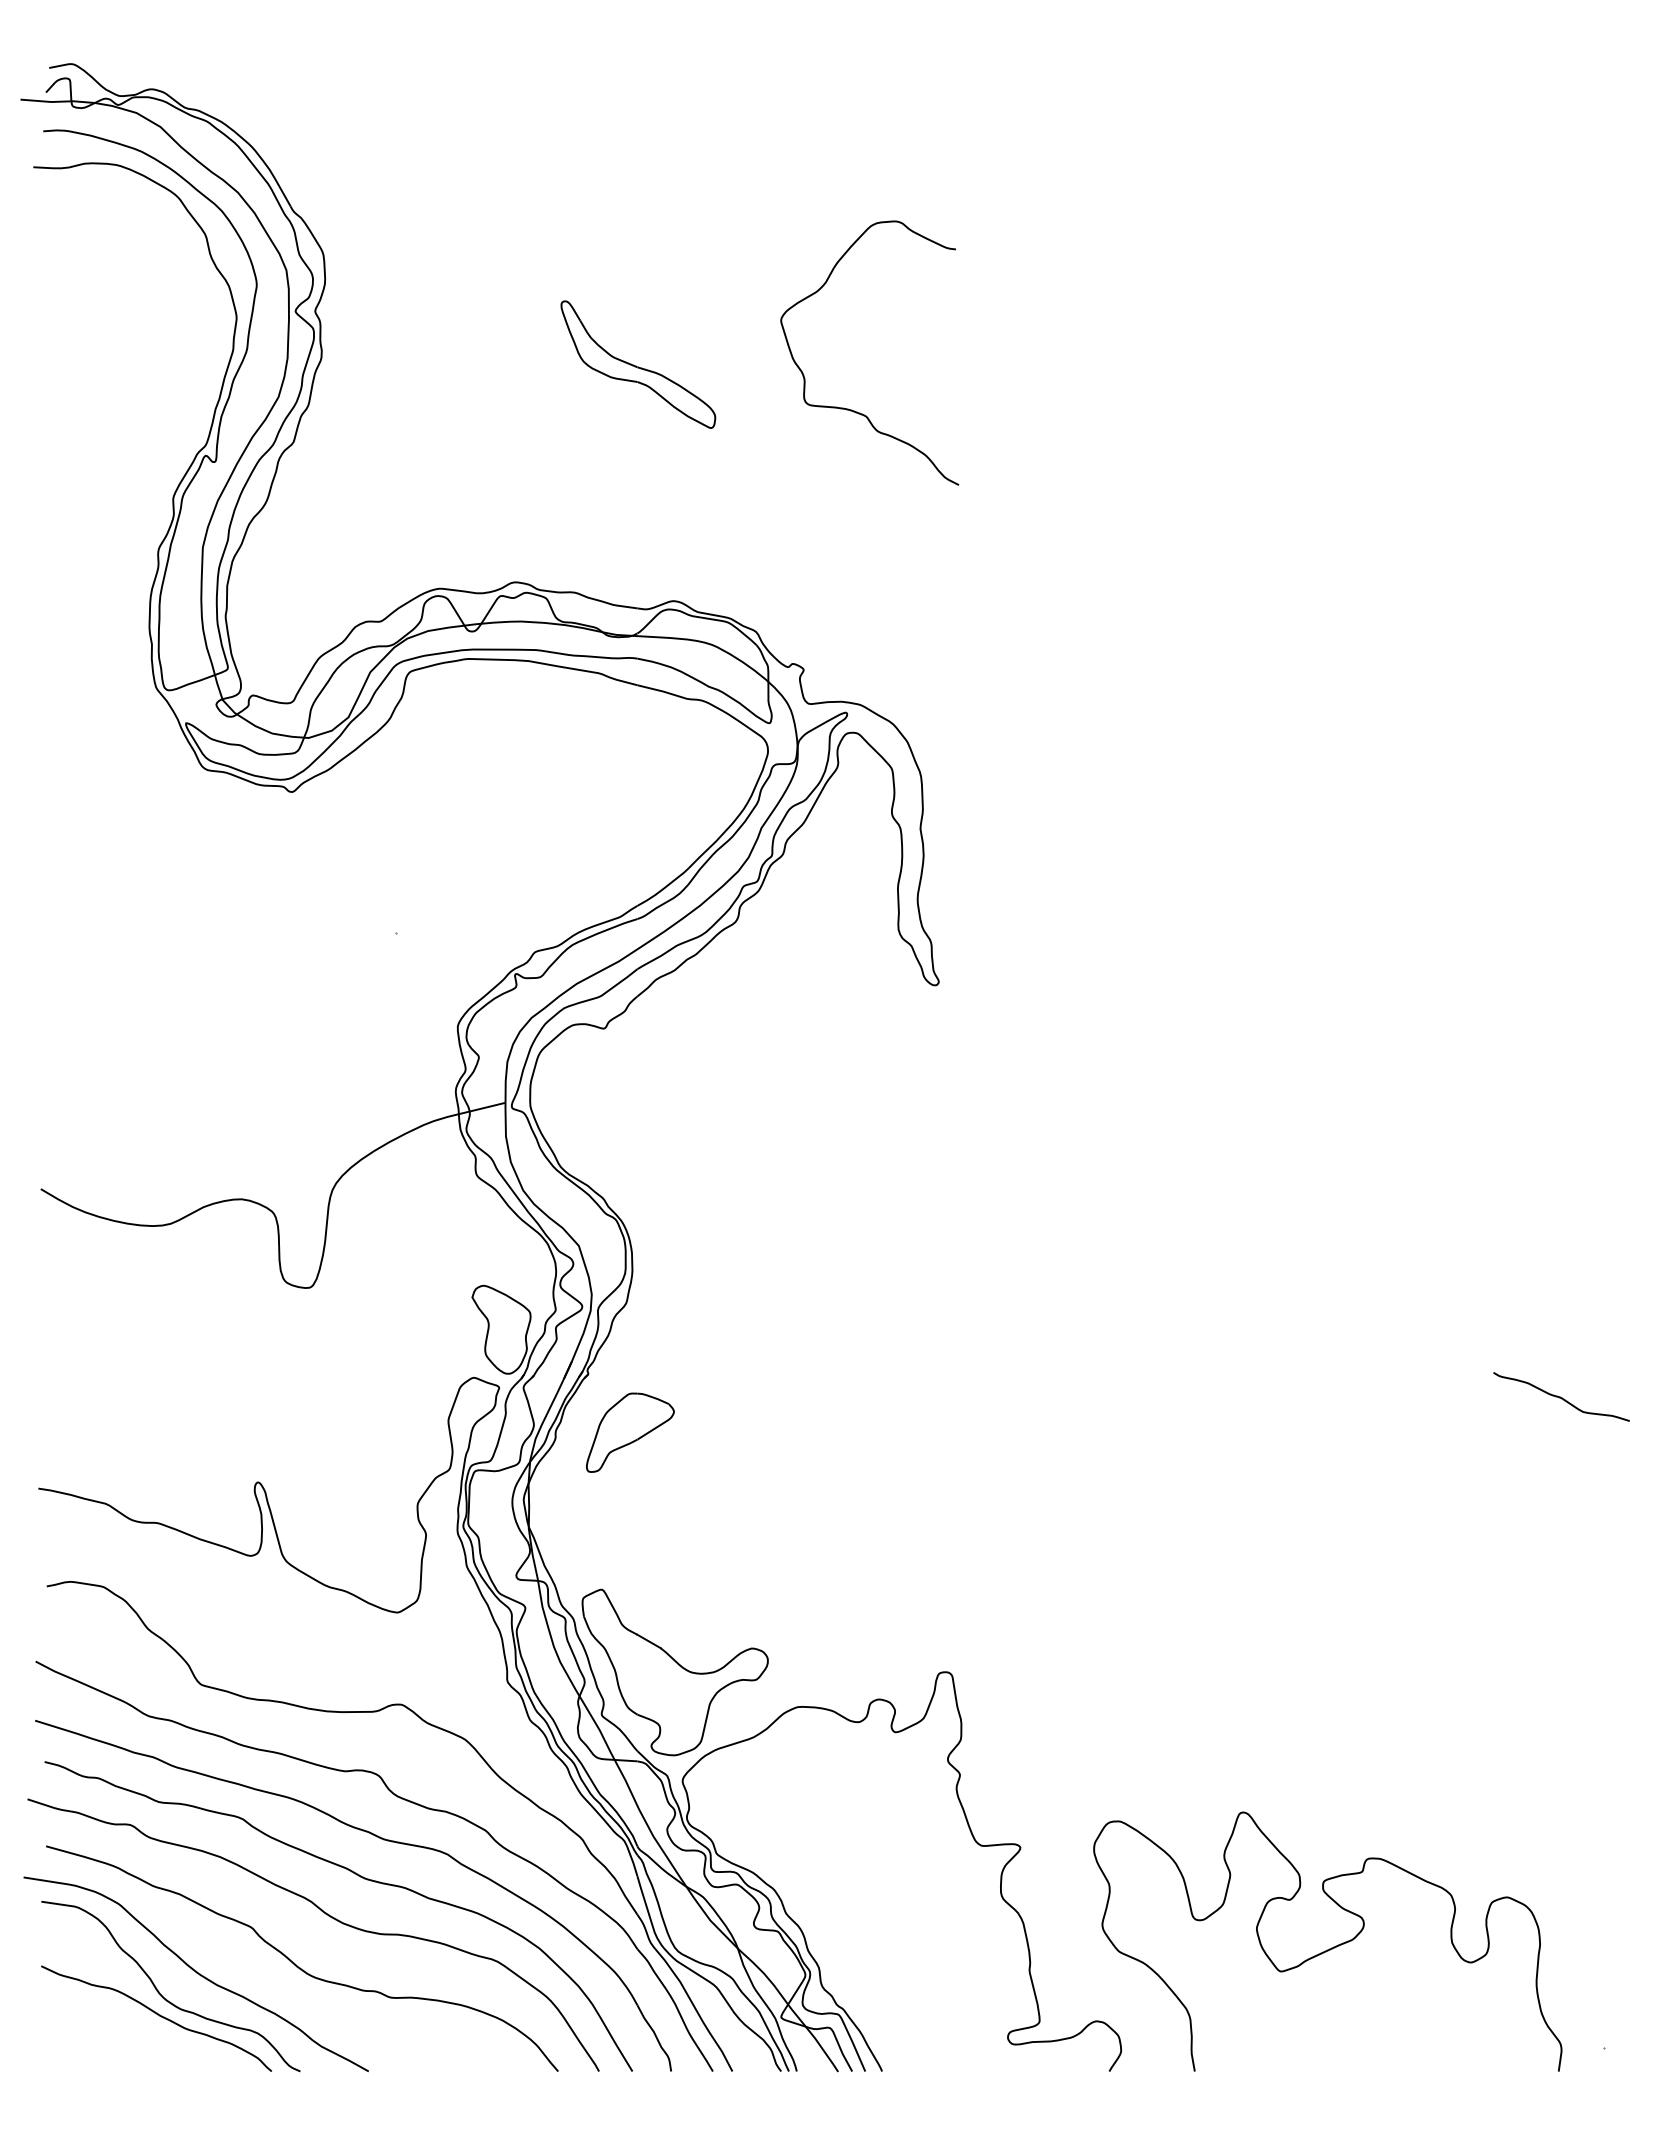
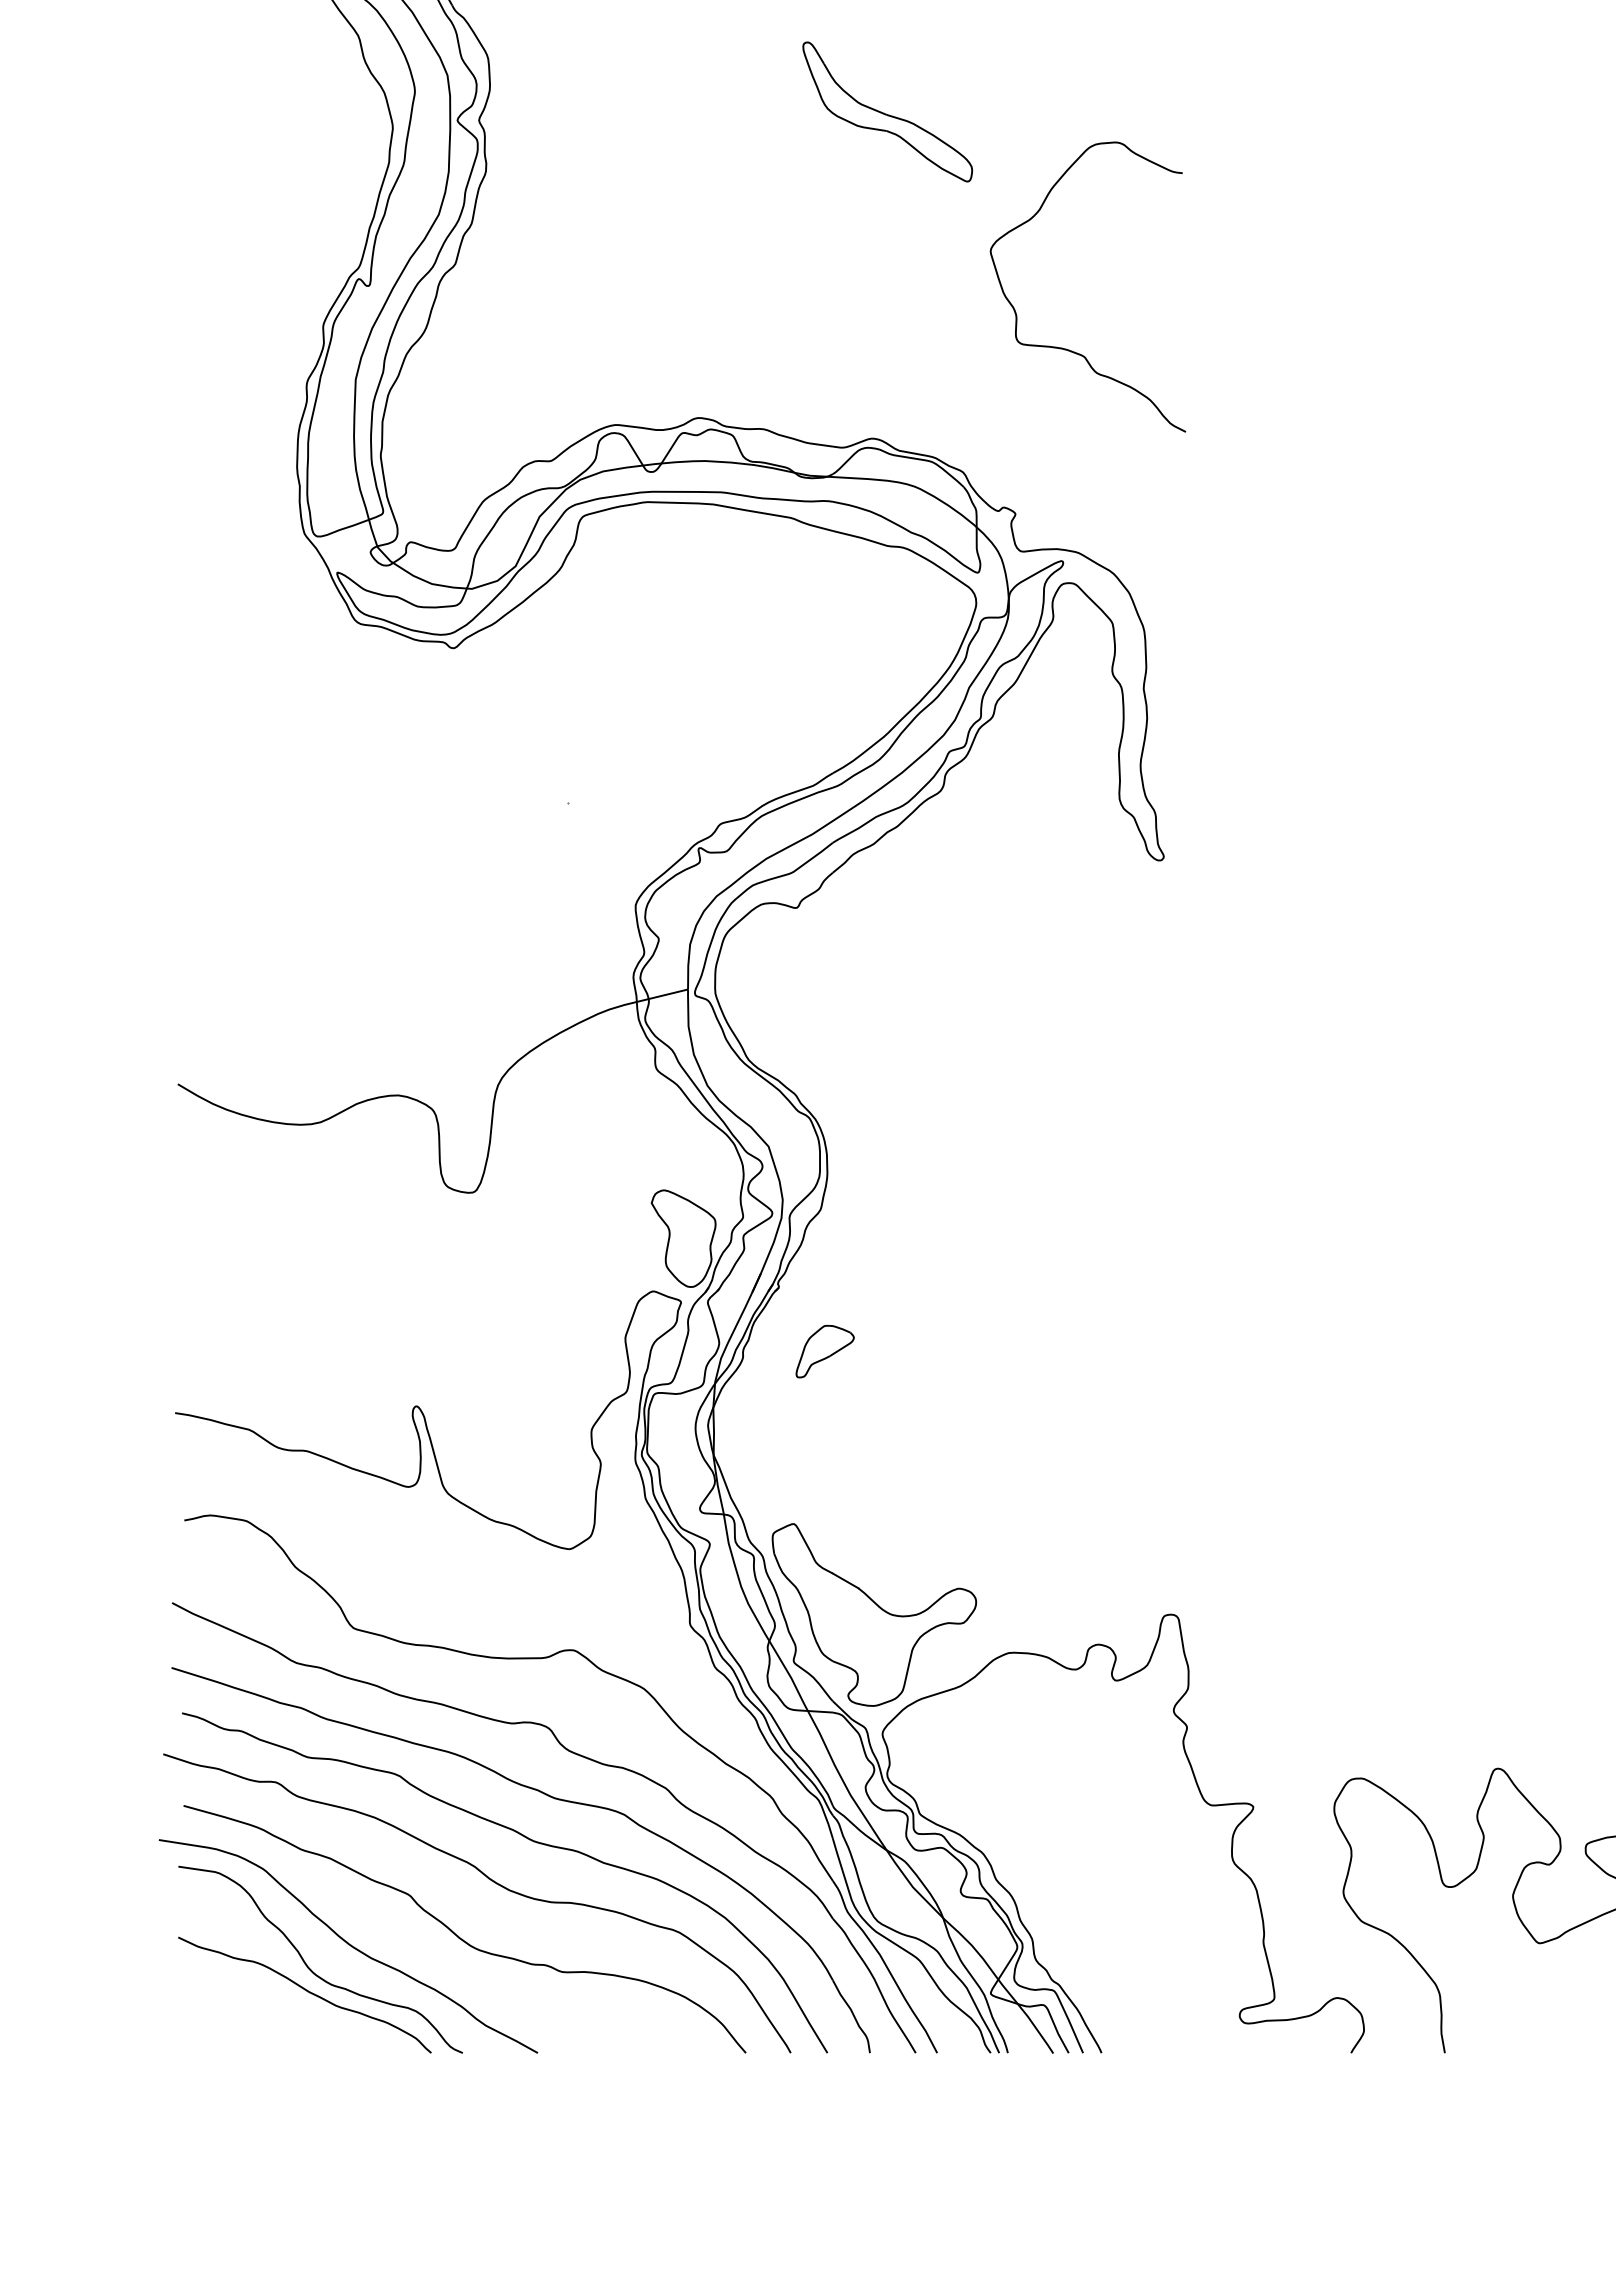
part: (638, 364) -> (887, 111), moved
curve: (851, 409) -> (1067, 349), moved
part: (630, 1432) -> (825, 1351), size x0.6

